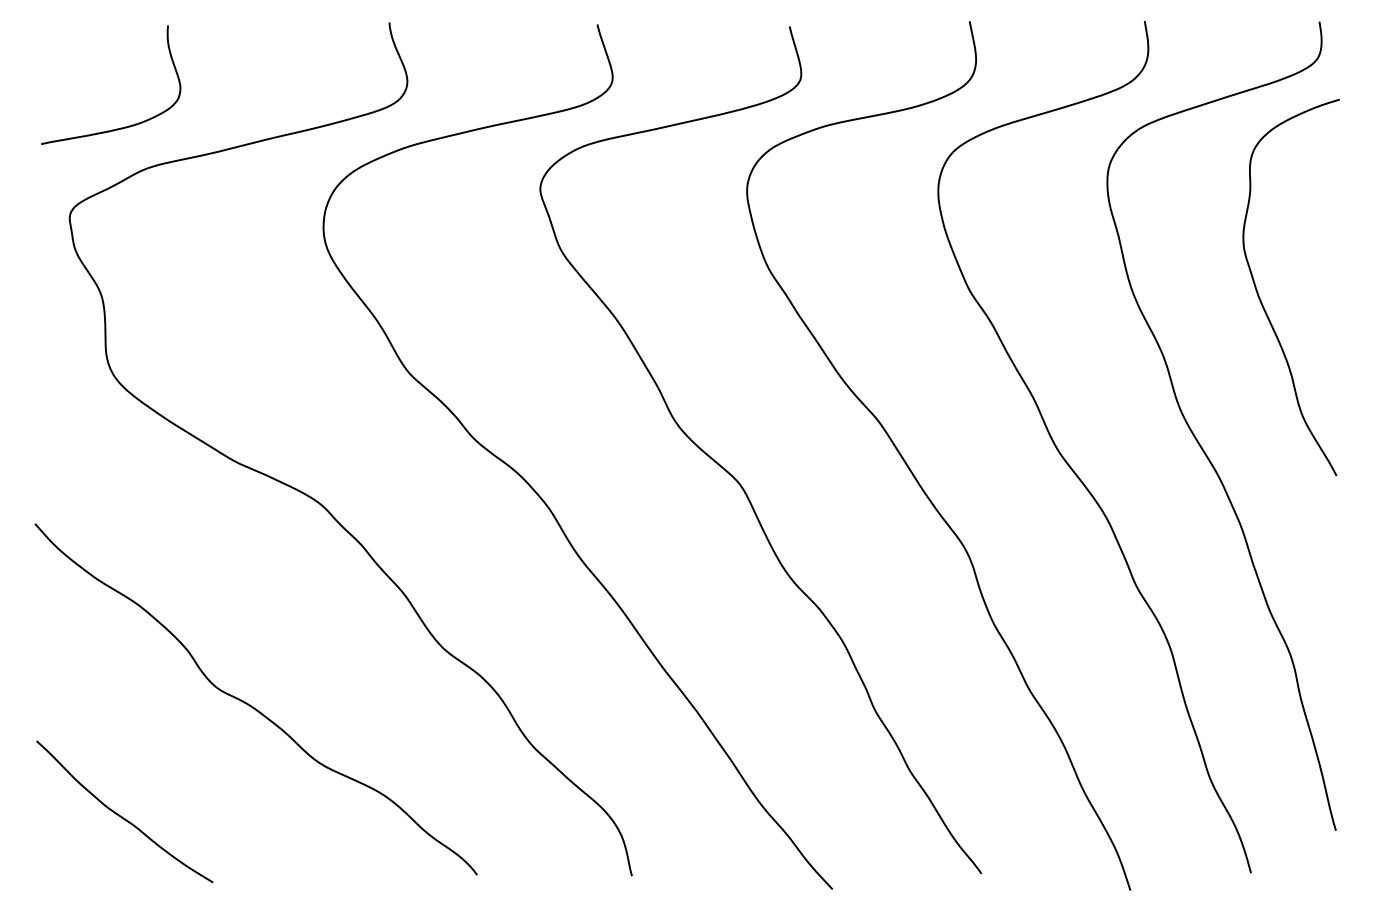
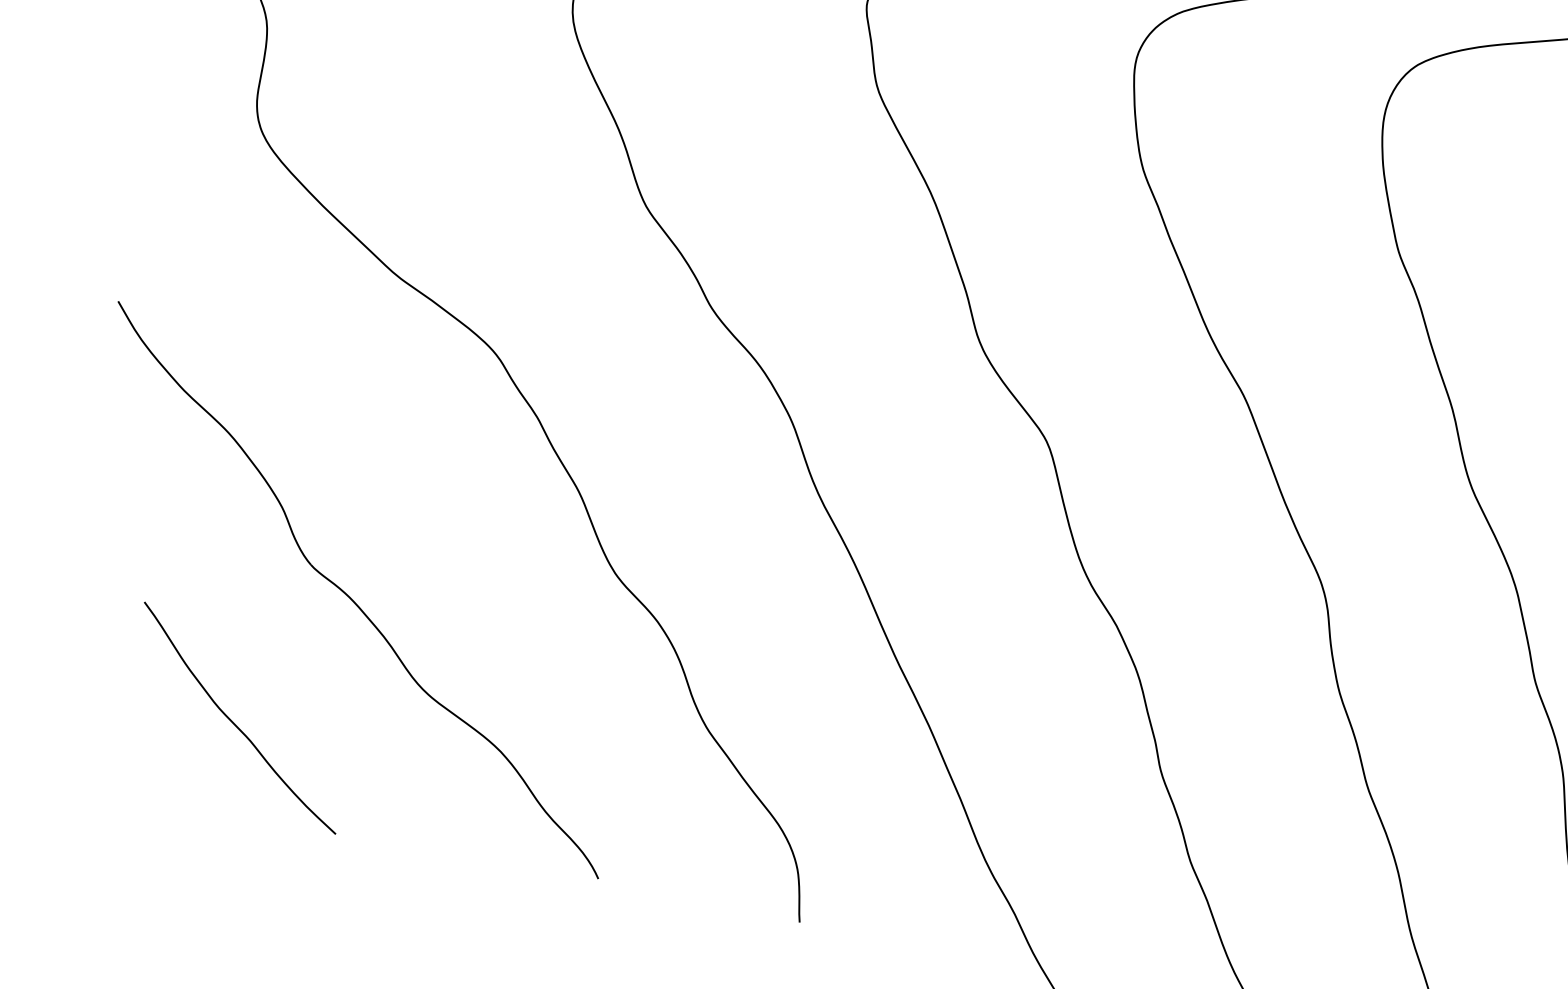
curve: (122, 816) -> (235, 723), moved

